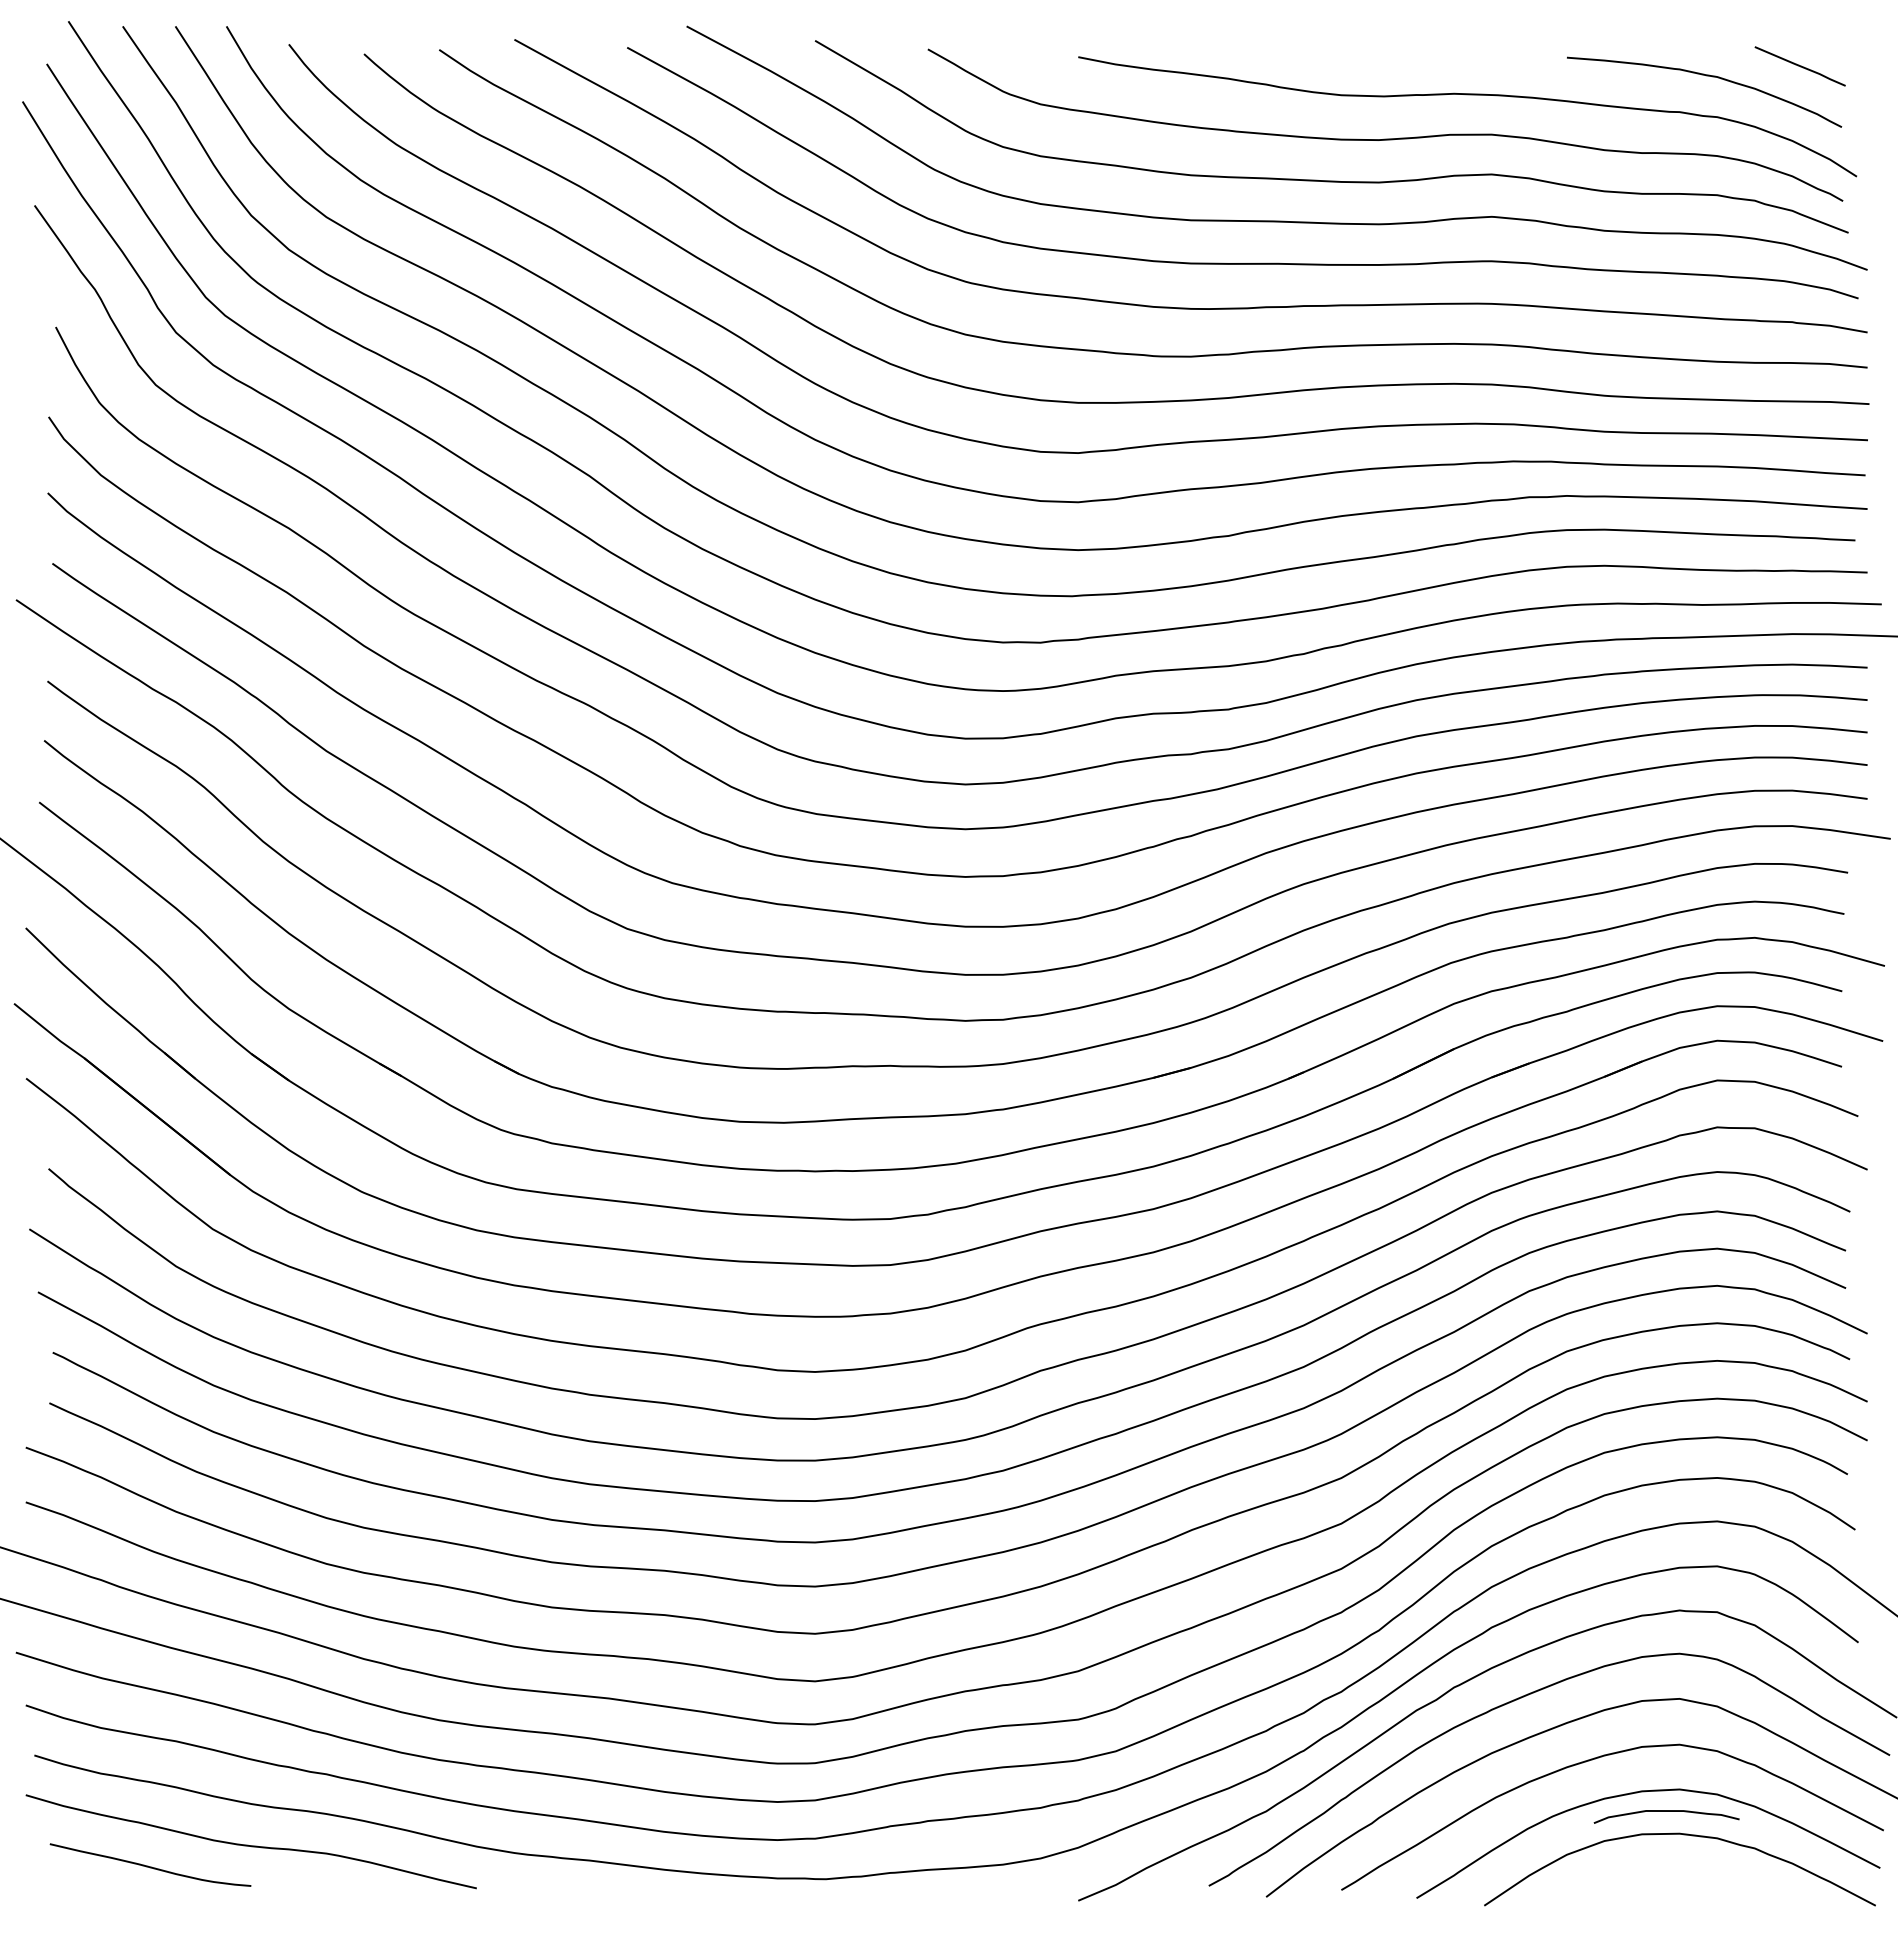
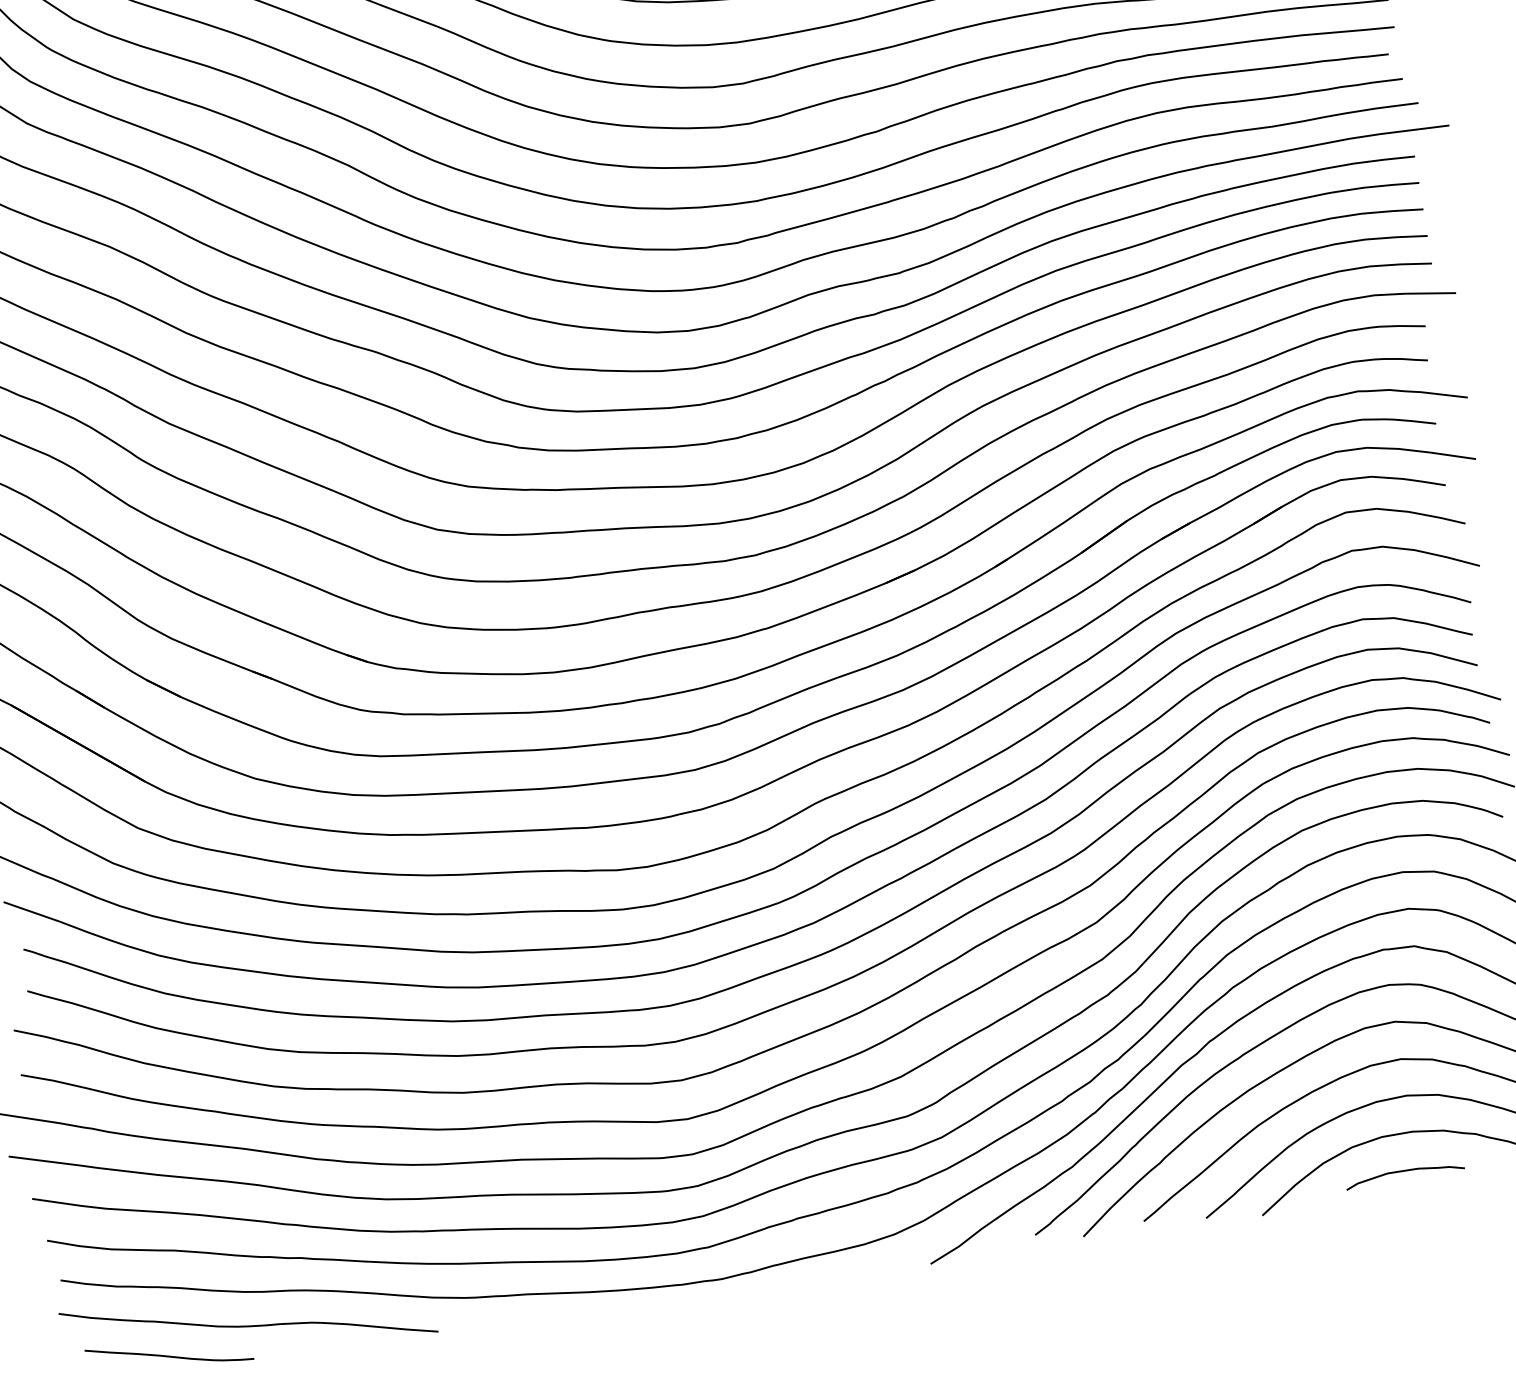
curve: (1666, 1811) -> (1404, 1171), moved

